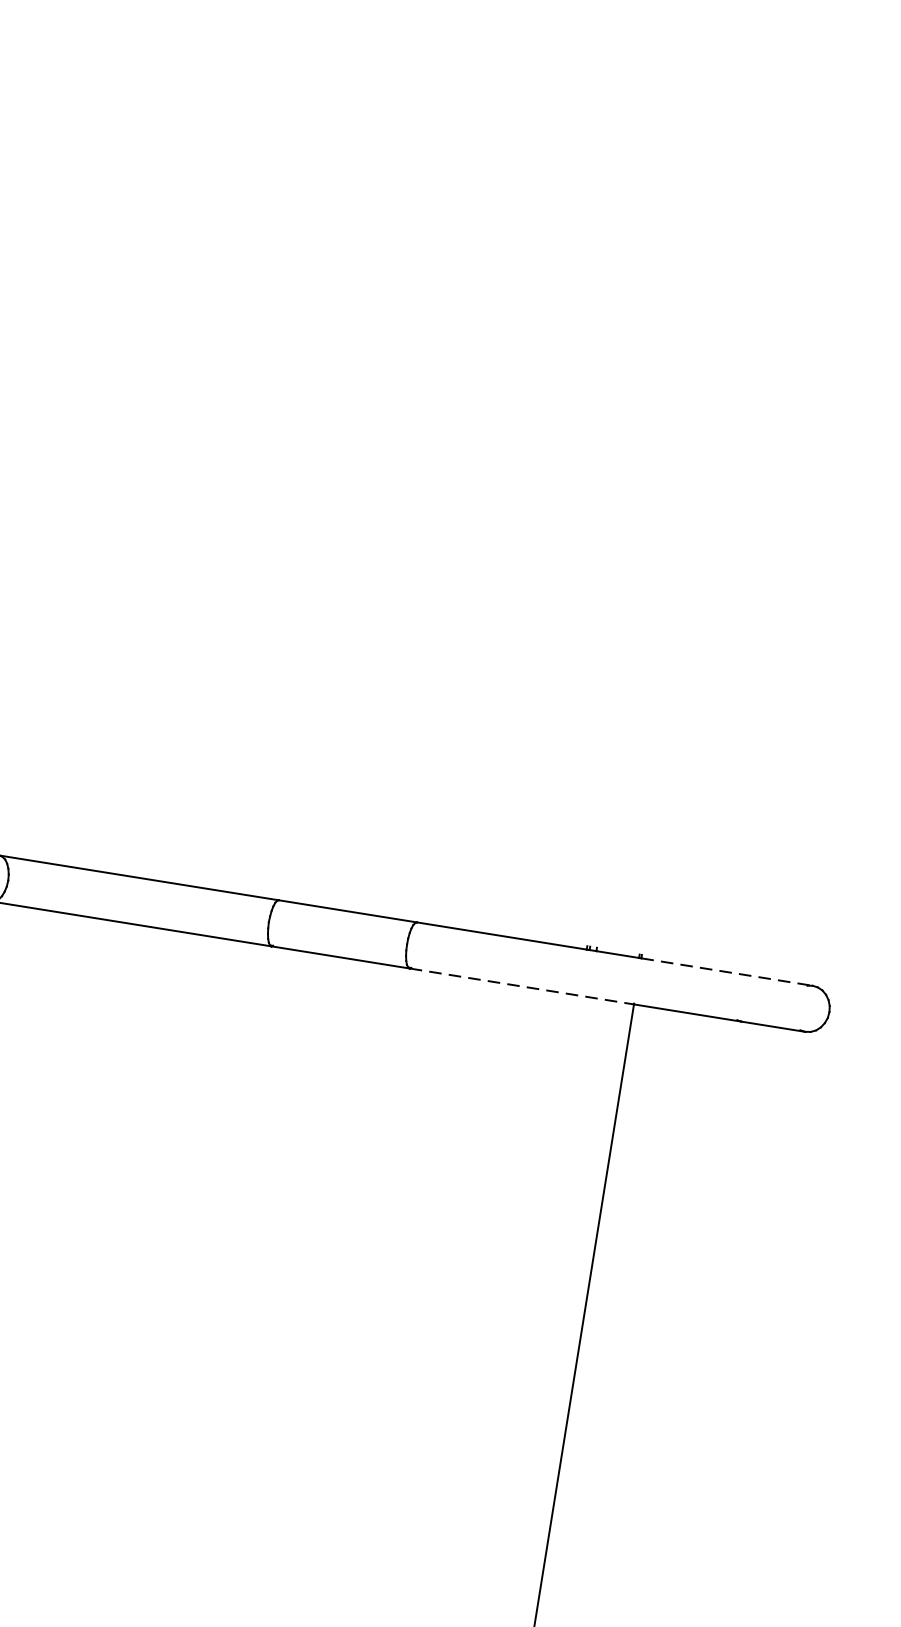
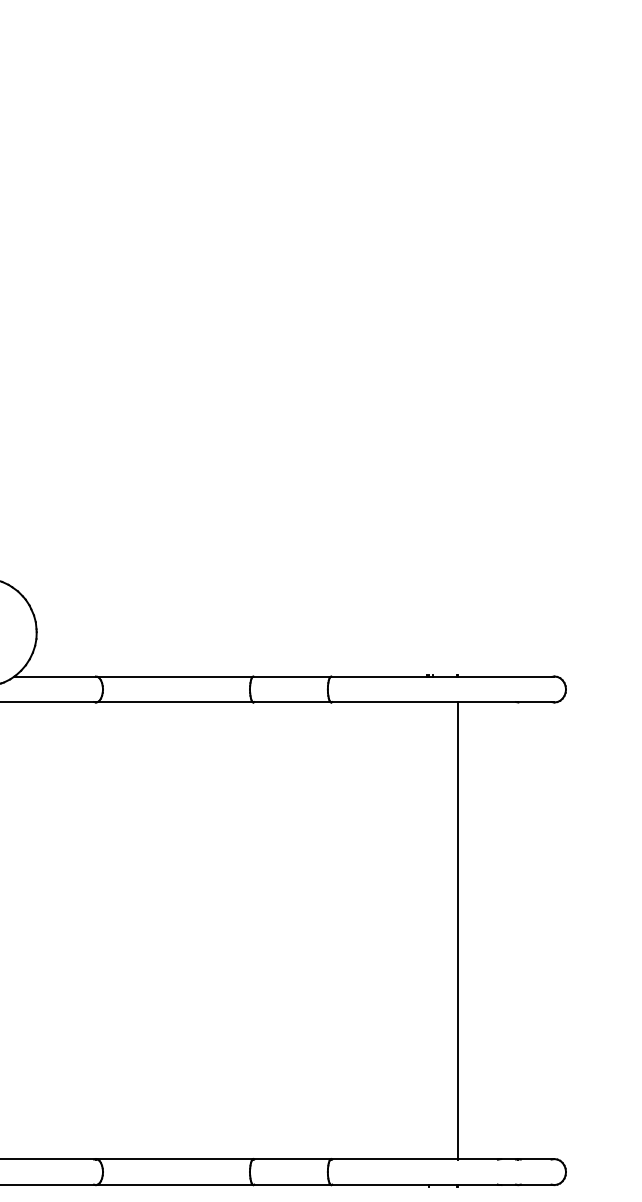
line: (727, 972) -> (506, 676), dashed -> solid
line: (523, 986) -> (395, 702), dashed -> solid

